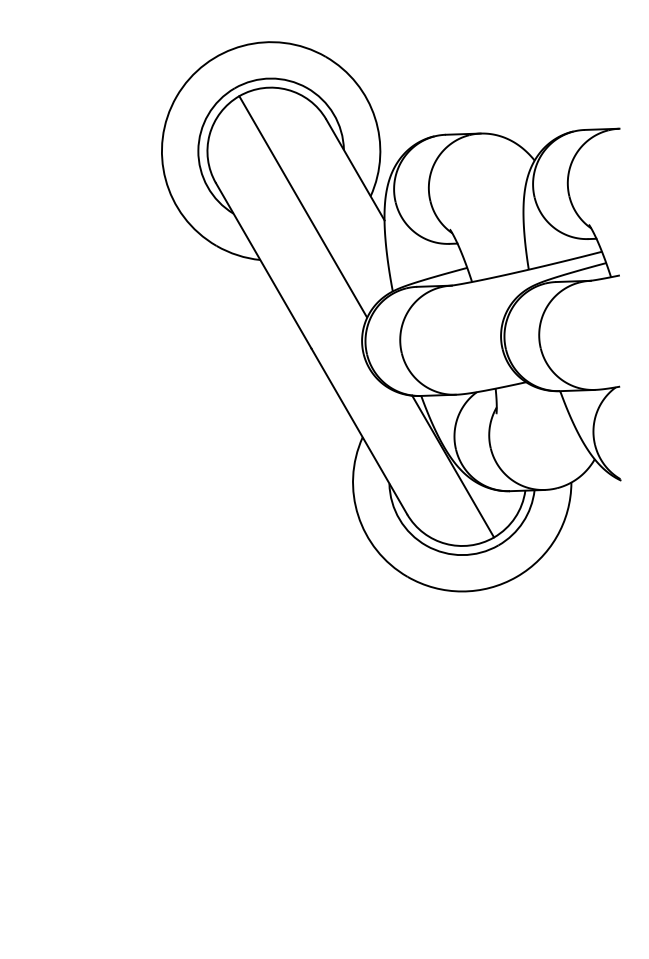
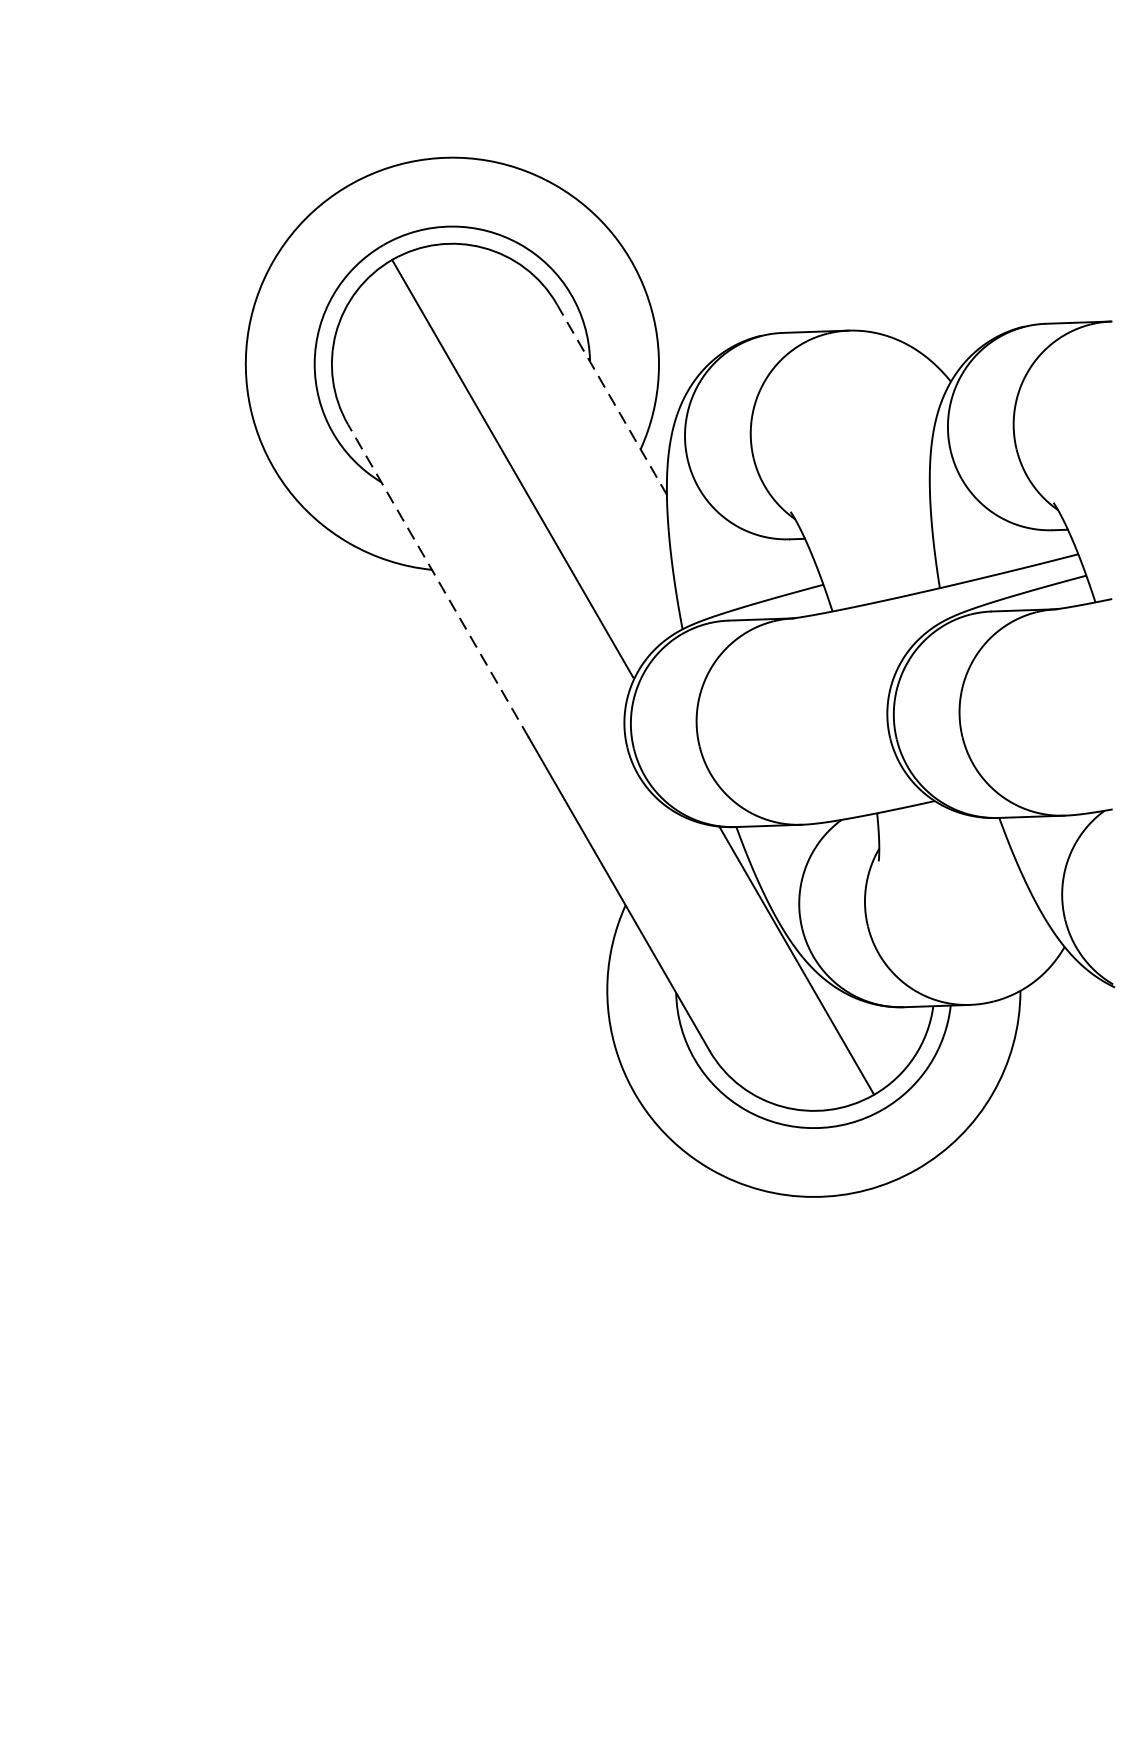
line: (355, 170) -> (611, 400), solid -> dashed
line: (263, 265) -> (437, 580), solid -> dashed

